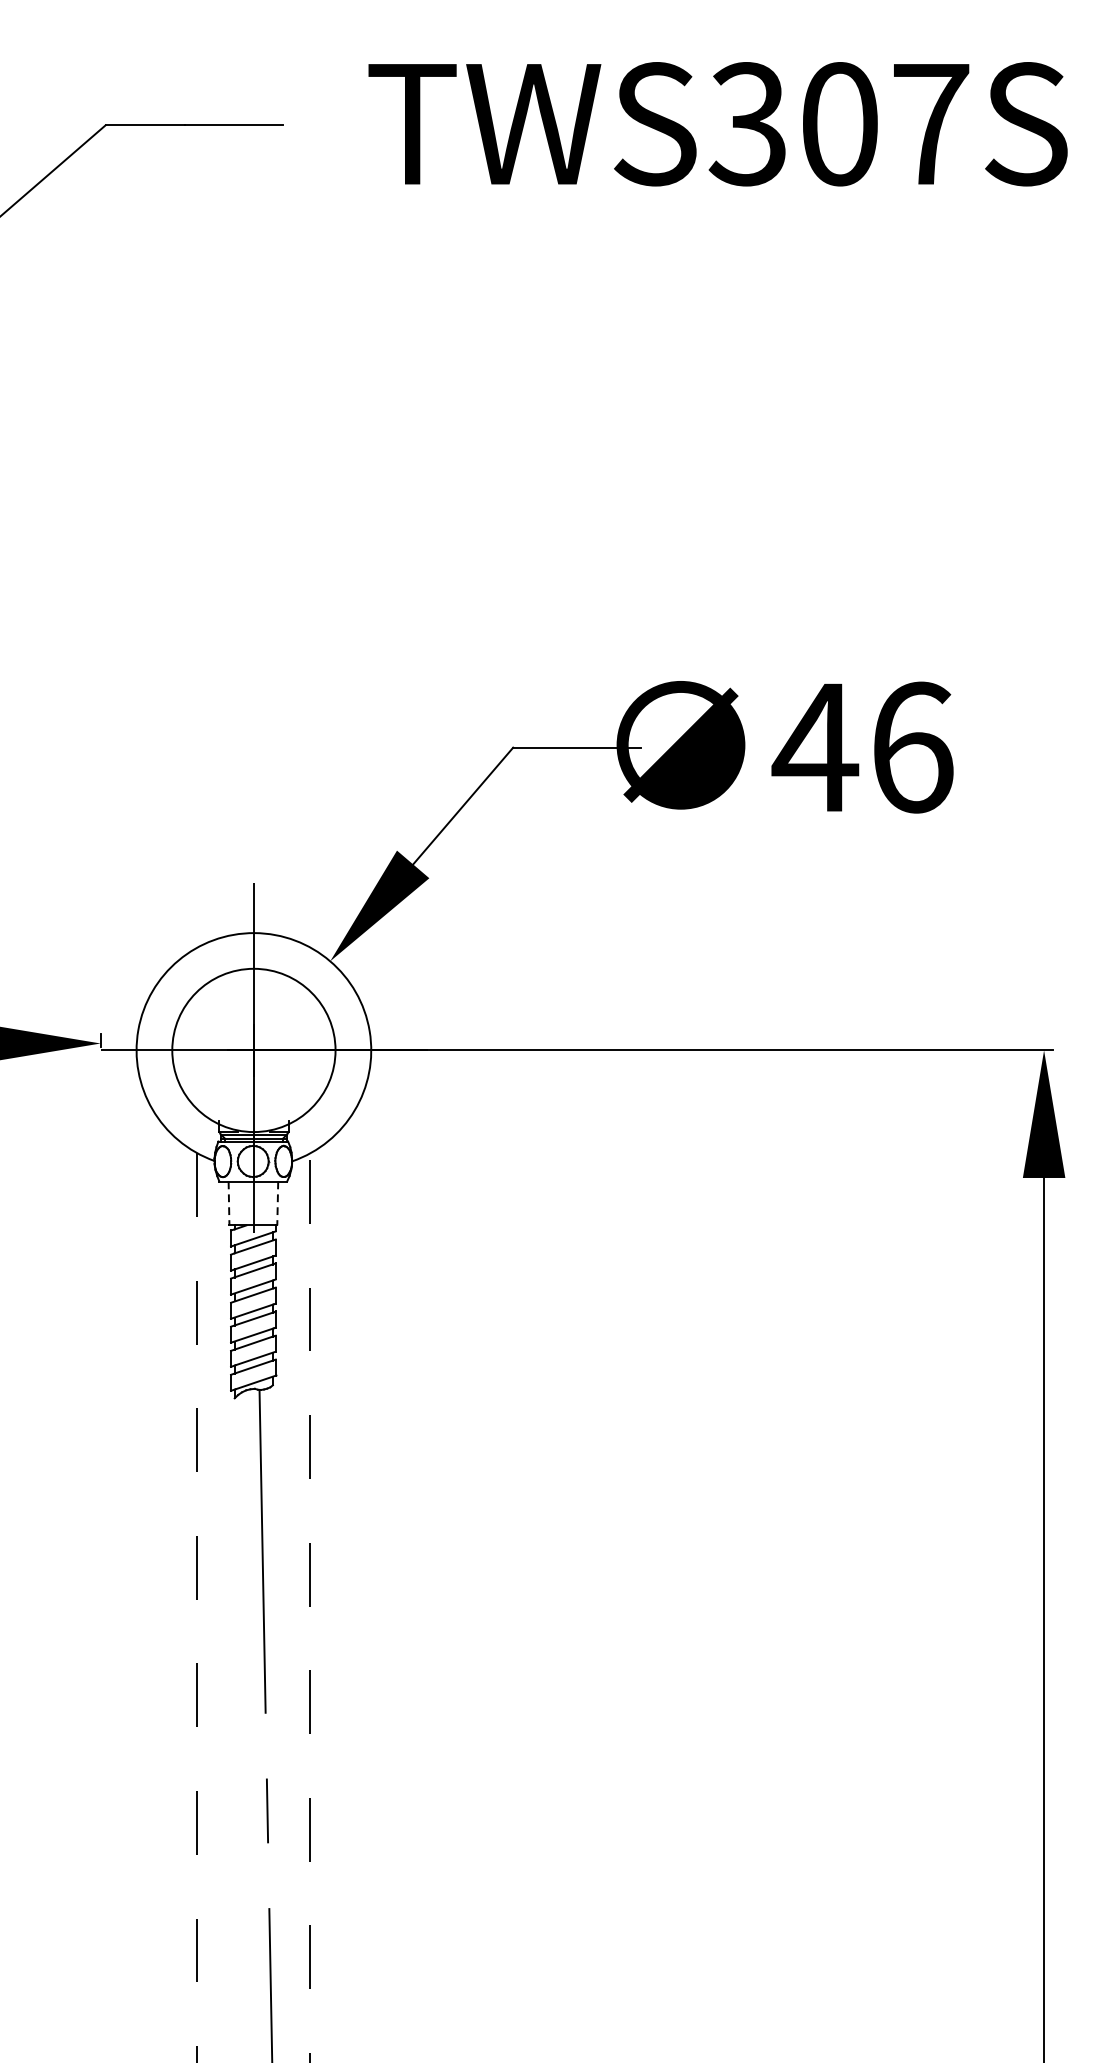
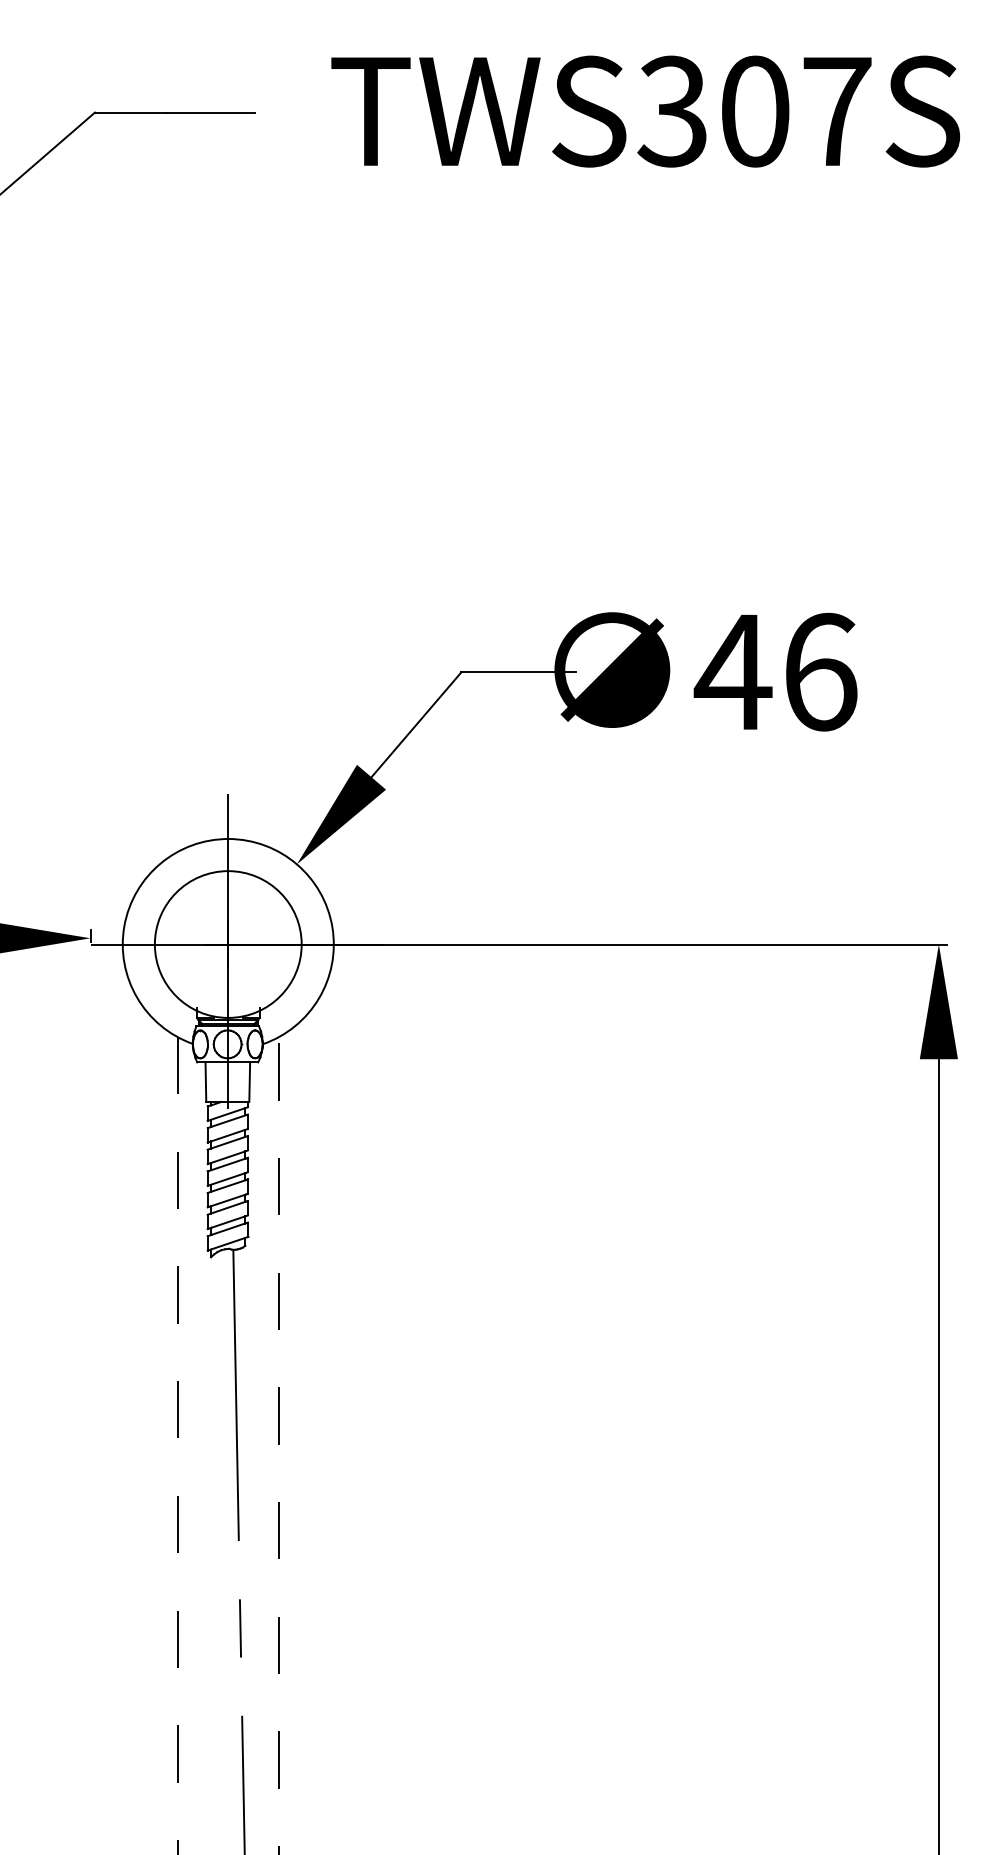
line: (228, 1203) -> (205, 1082), dashed -> solid
line: (277, 1203) -> (249, 1082), dashed -> solid

